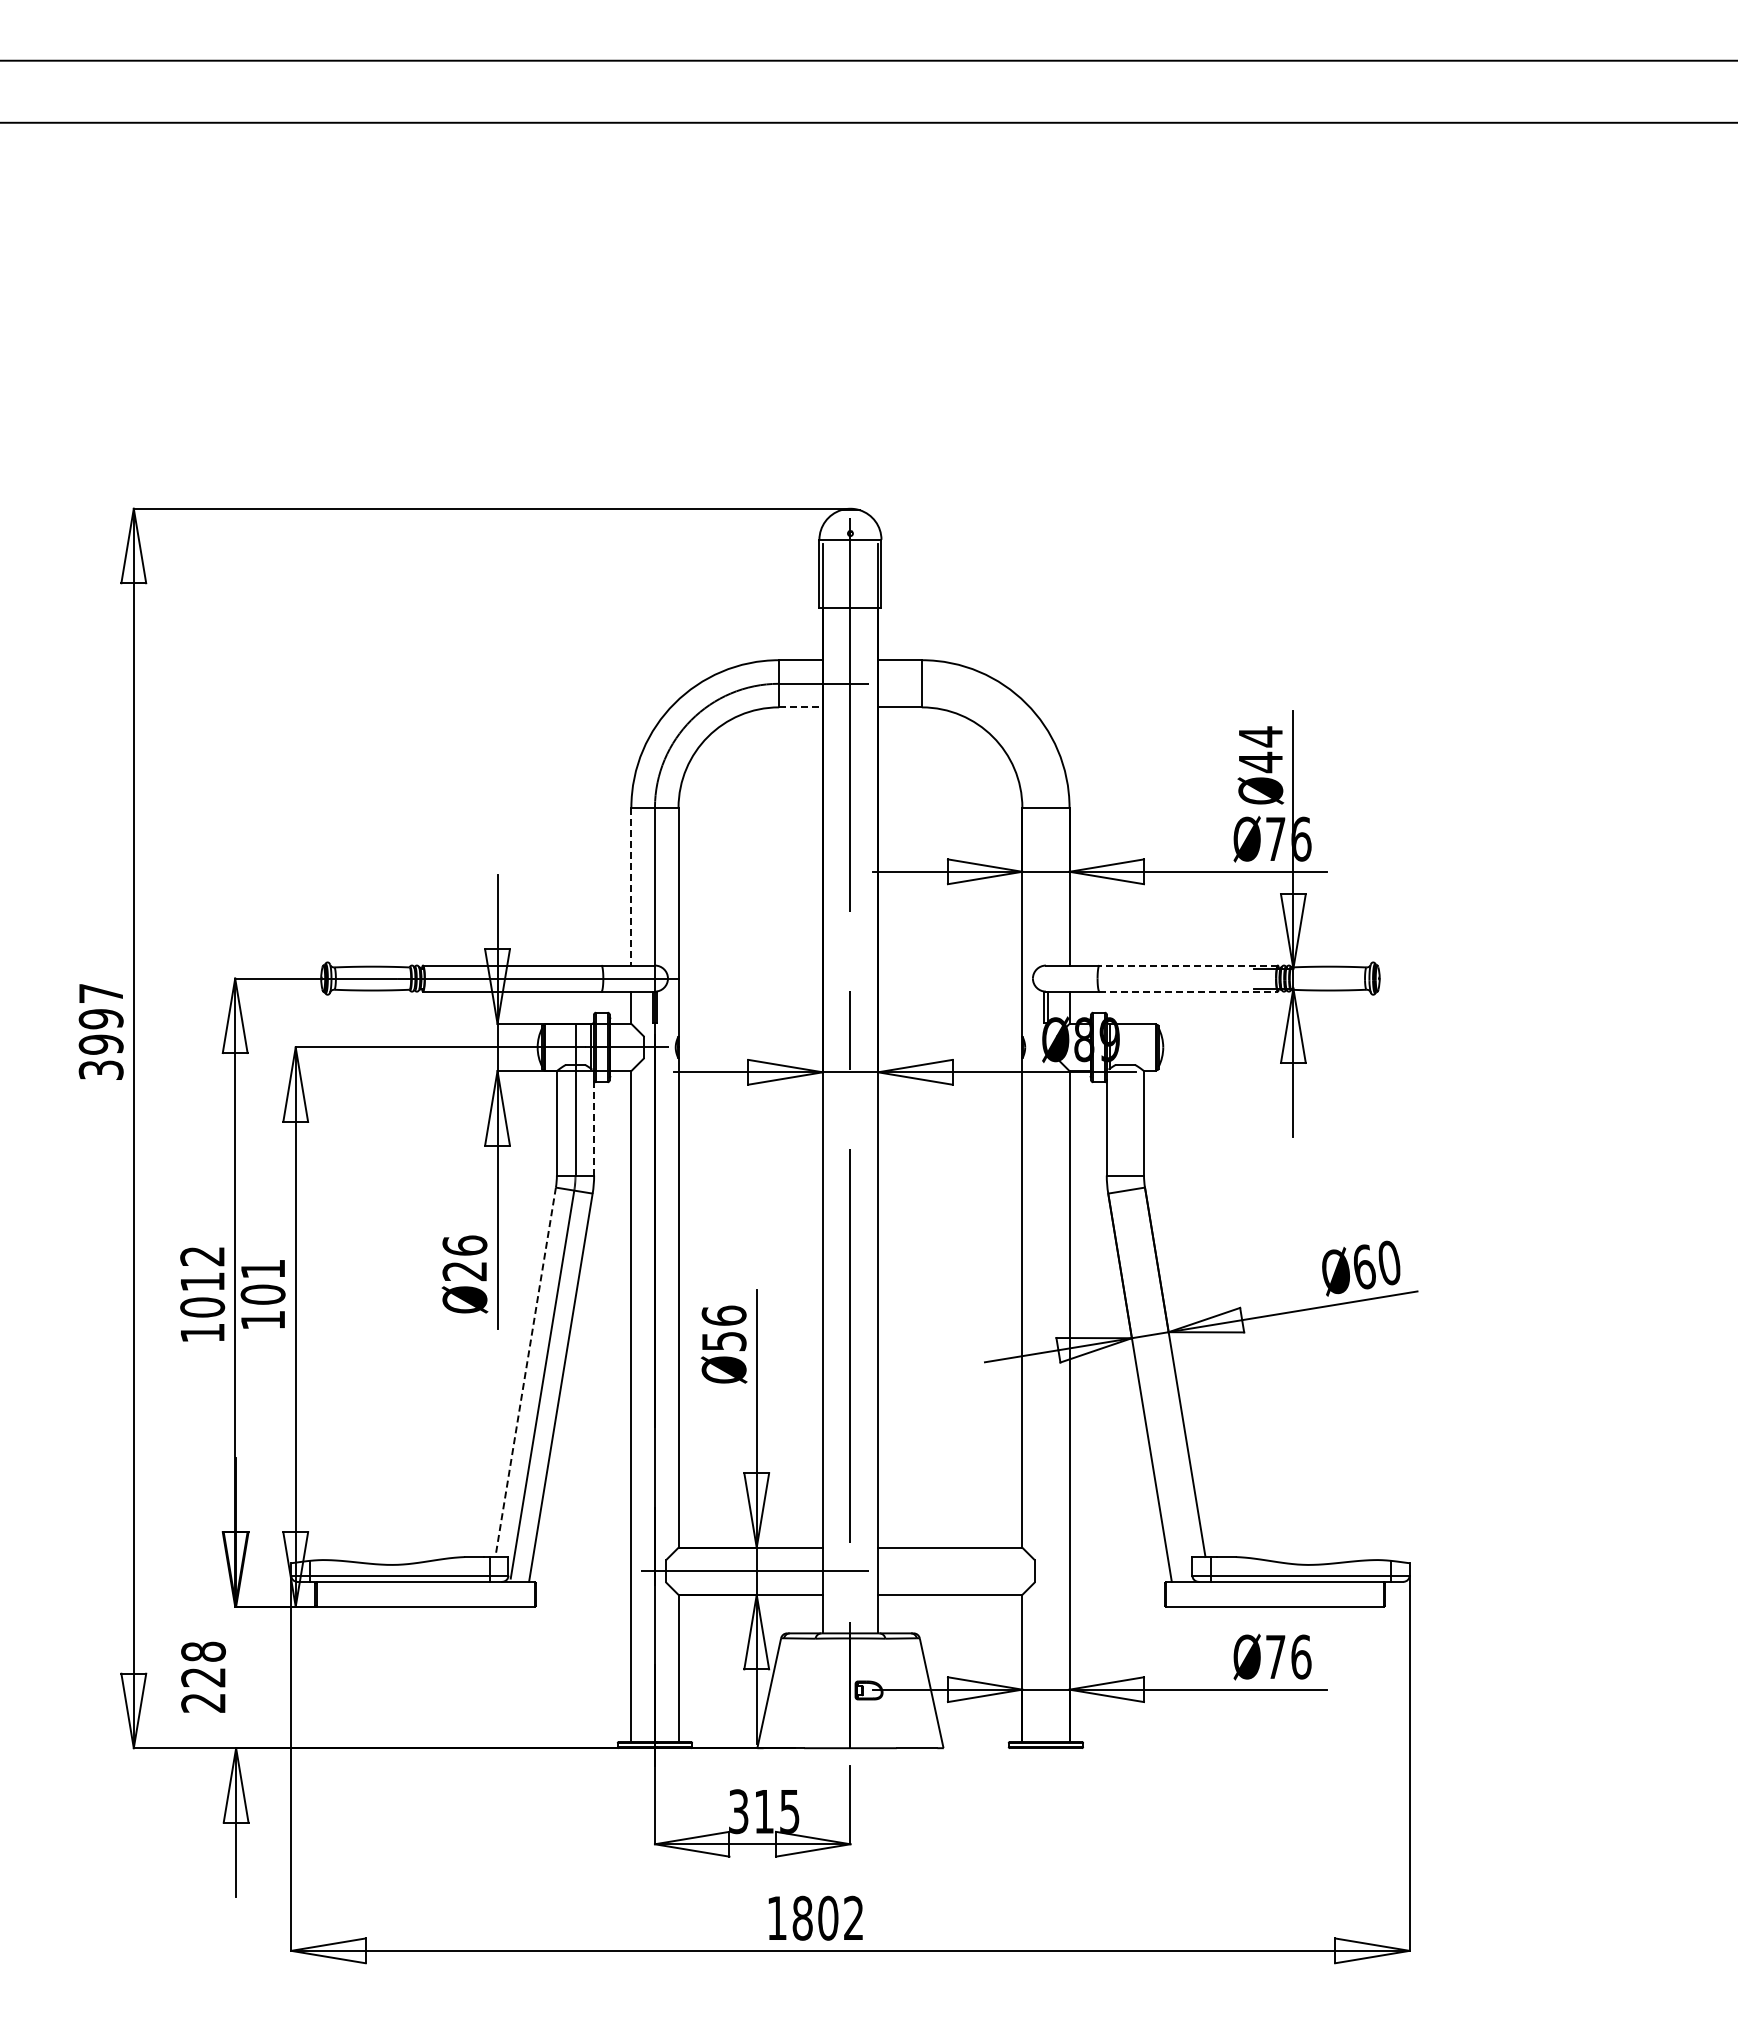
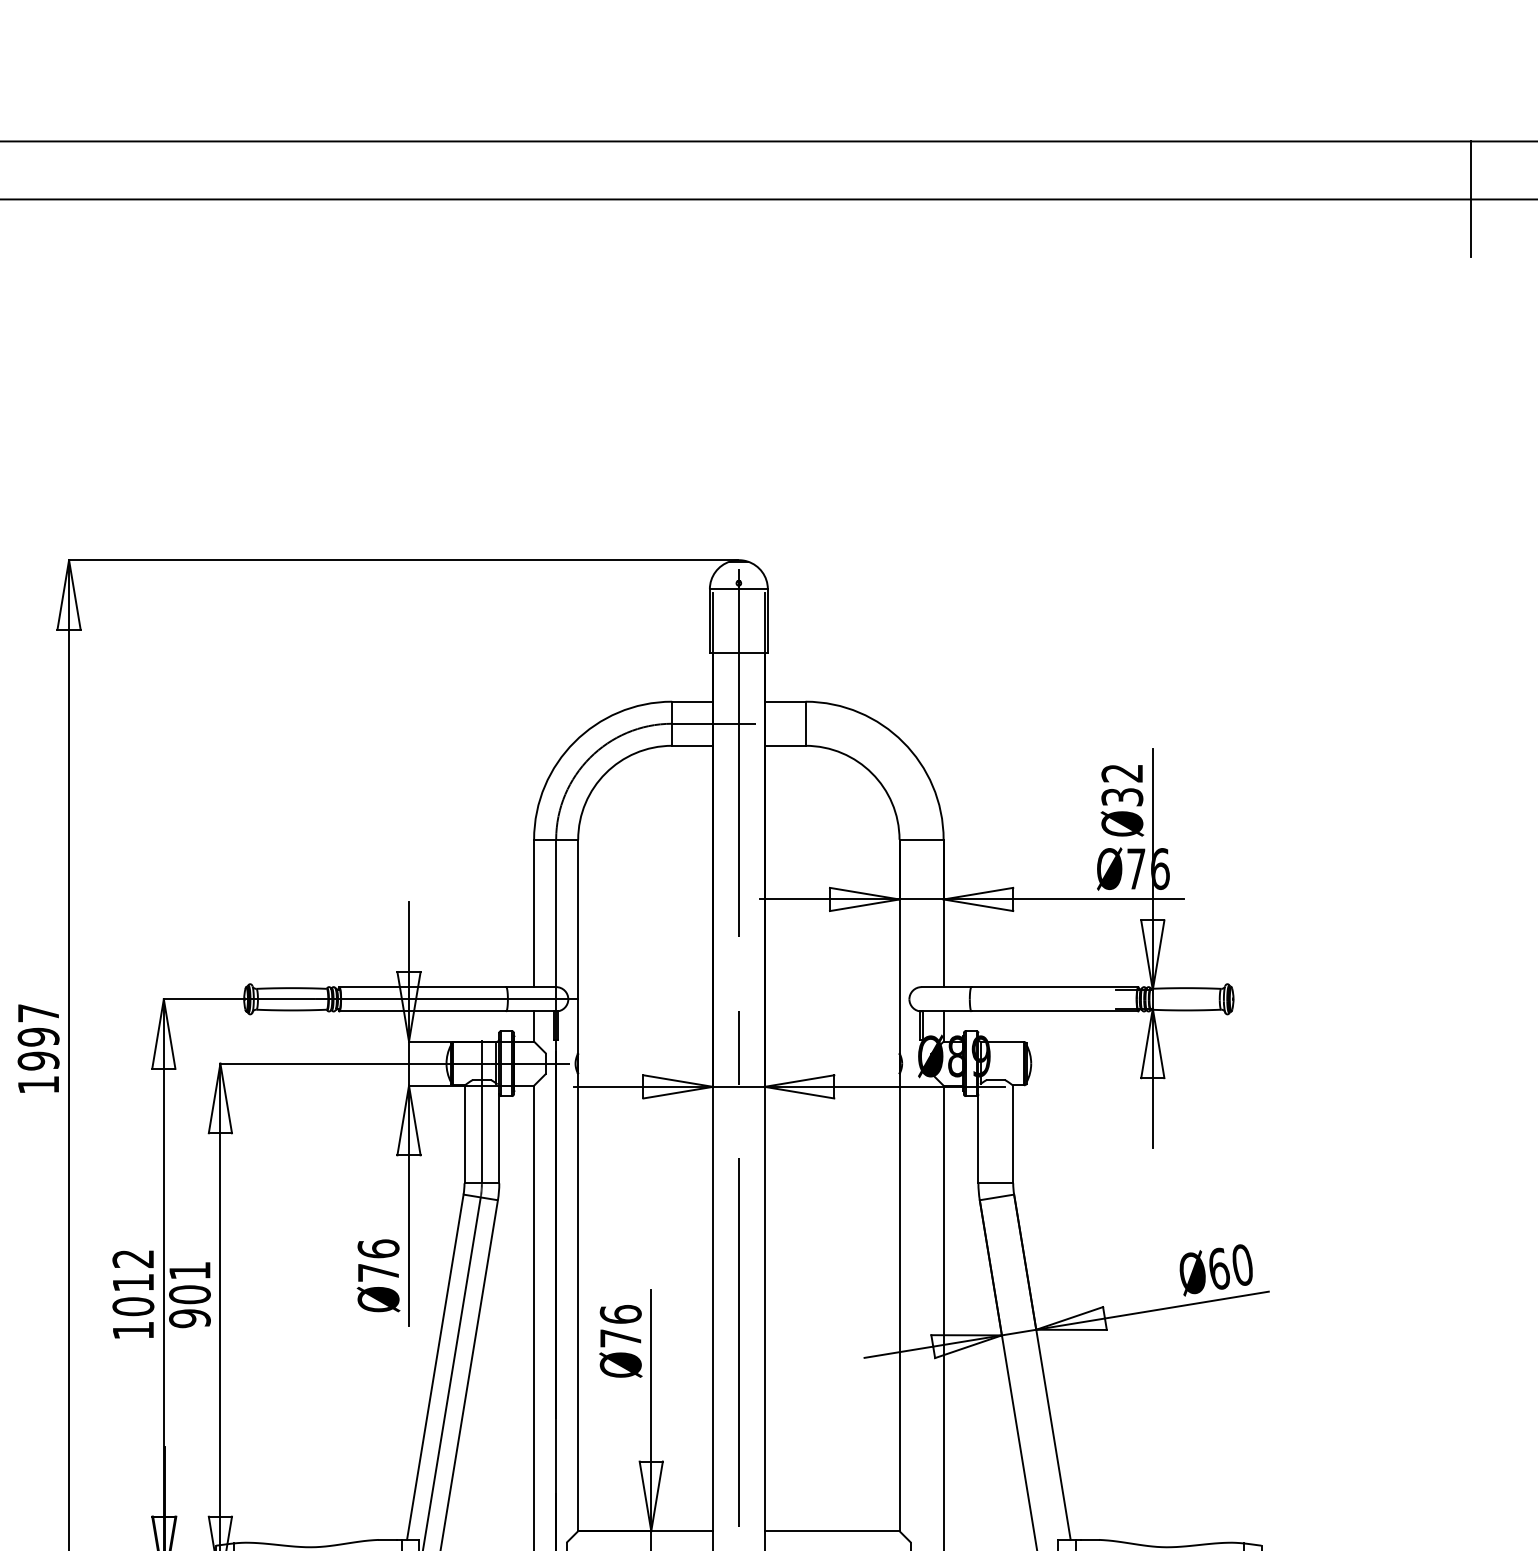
line: (1633, 122) -> (1470, 199), added
line: (800, 707) -> (692, 745), dashed -> solid
text: (1260, 749) -> (1122, 785), Ø44 -> Ø32
line: (631, 886) -> (534, 913), dashed -> solid
line: (1188, 965) -> (1054, 987), dashed -> solid
line: (1189, 991) -> (1055, 1011), dashed -> solid
text: (100, 1069) -> (37, 1084), 3997 -> 1997
line: (594, 1127) -> (499, 1138), dashed -> solid
text: (464, 1271) -> (378, 1273), Ø26 -> Ø76
text: (262, 1320) -> (189, 1318), 101 -> 901
text: (724, 1341) -> (621, 1338), Ø56 -> Ø76
line: (525, 1372) -> (435, 1367), dashed -> solid

